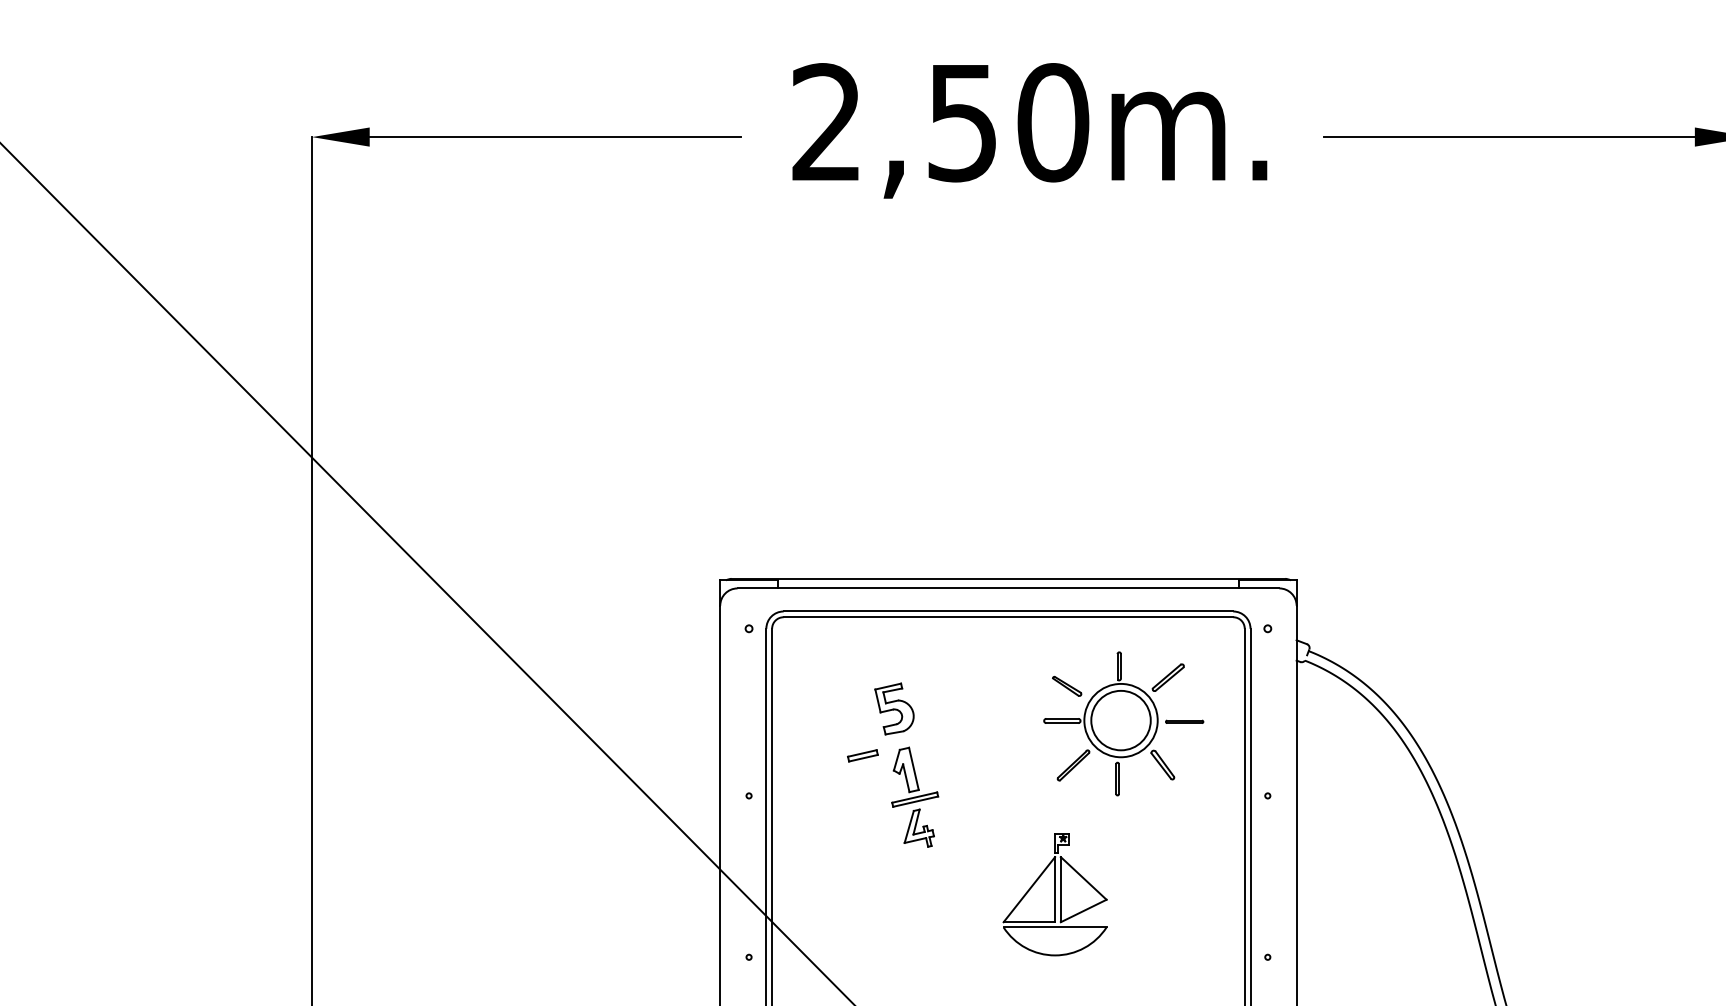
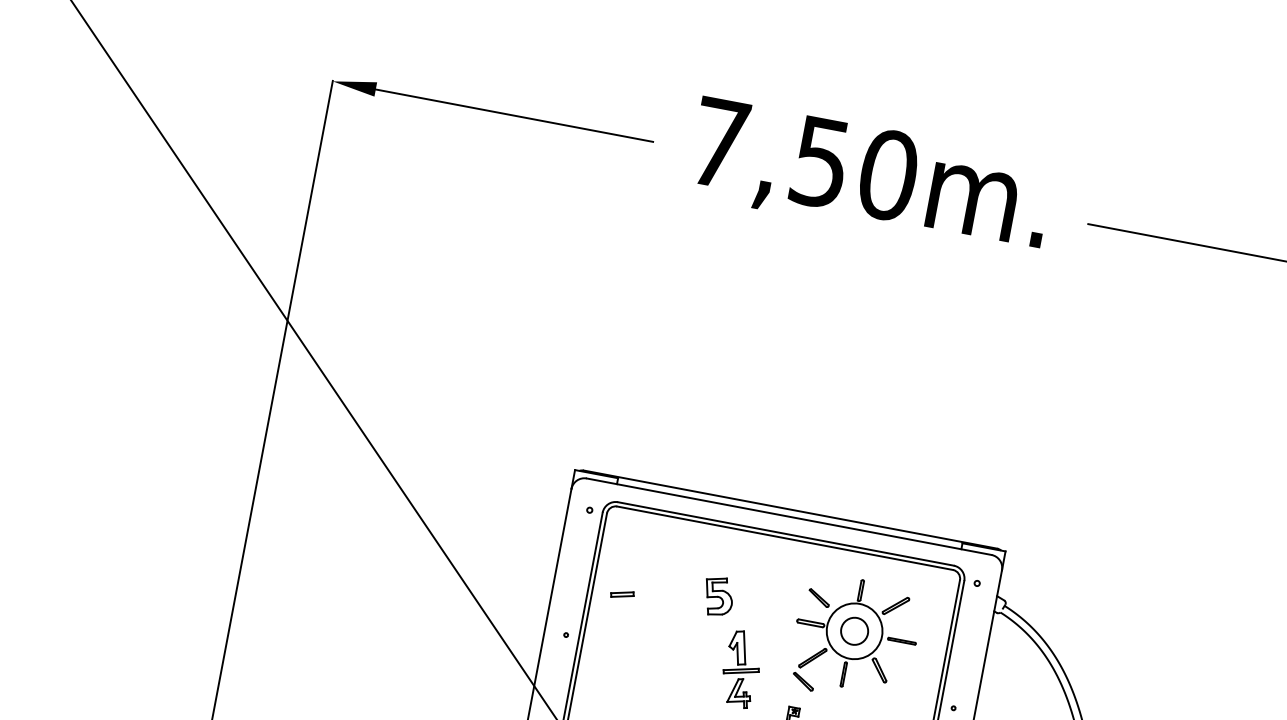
text: (826, 121) -> (719, 142), 2,50m. -> 7,50m.
part: (894, 708) -> (718, 596), moved
circle: (1120, 720) -> (854, 631), size x0.6
part: (862, 755) -> (622, 594), moved
part: (915, 796) -> (741, 668), moved
part: (1067, 797) -> (803, 681), added

